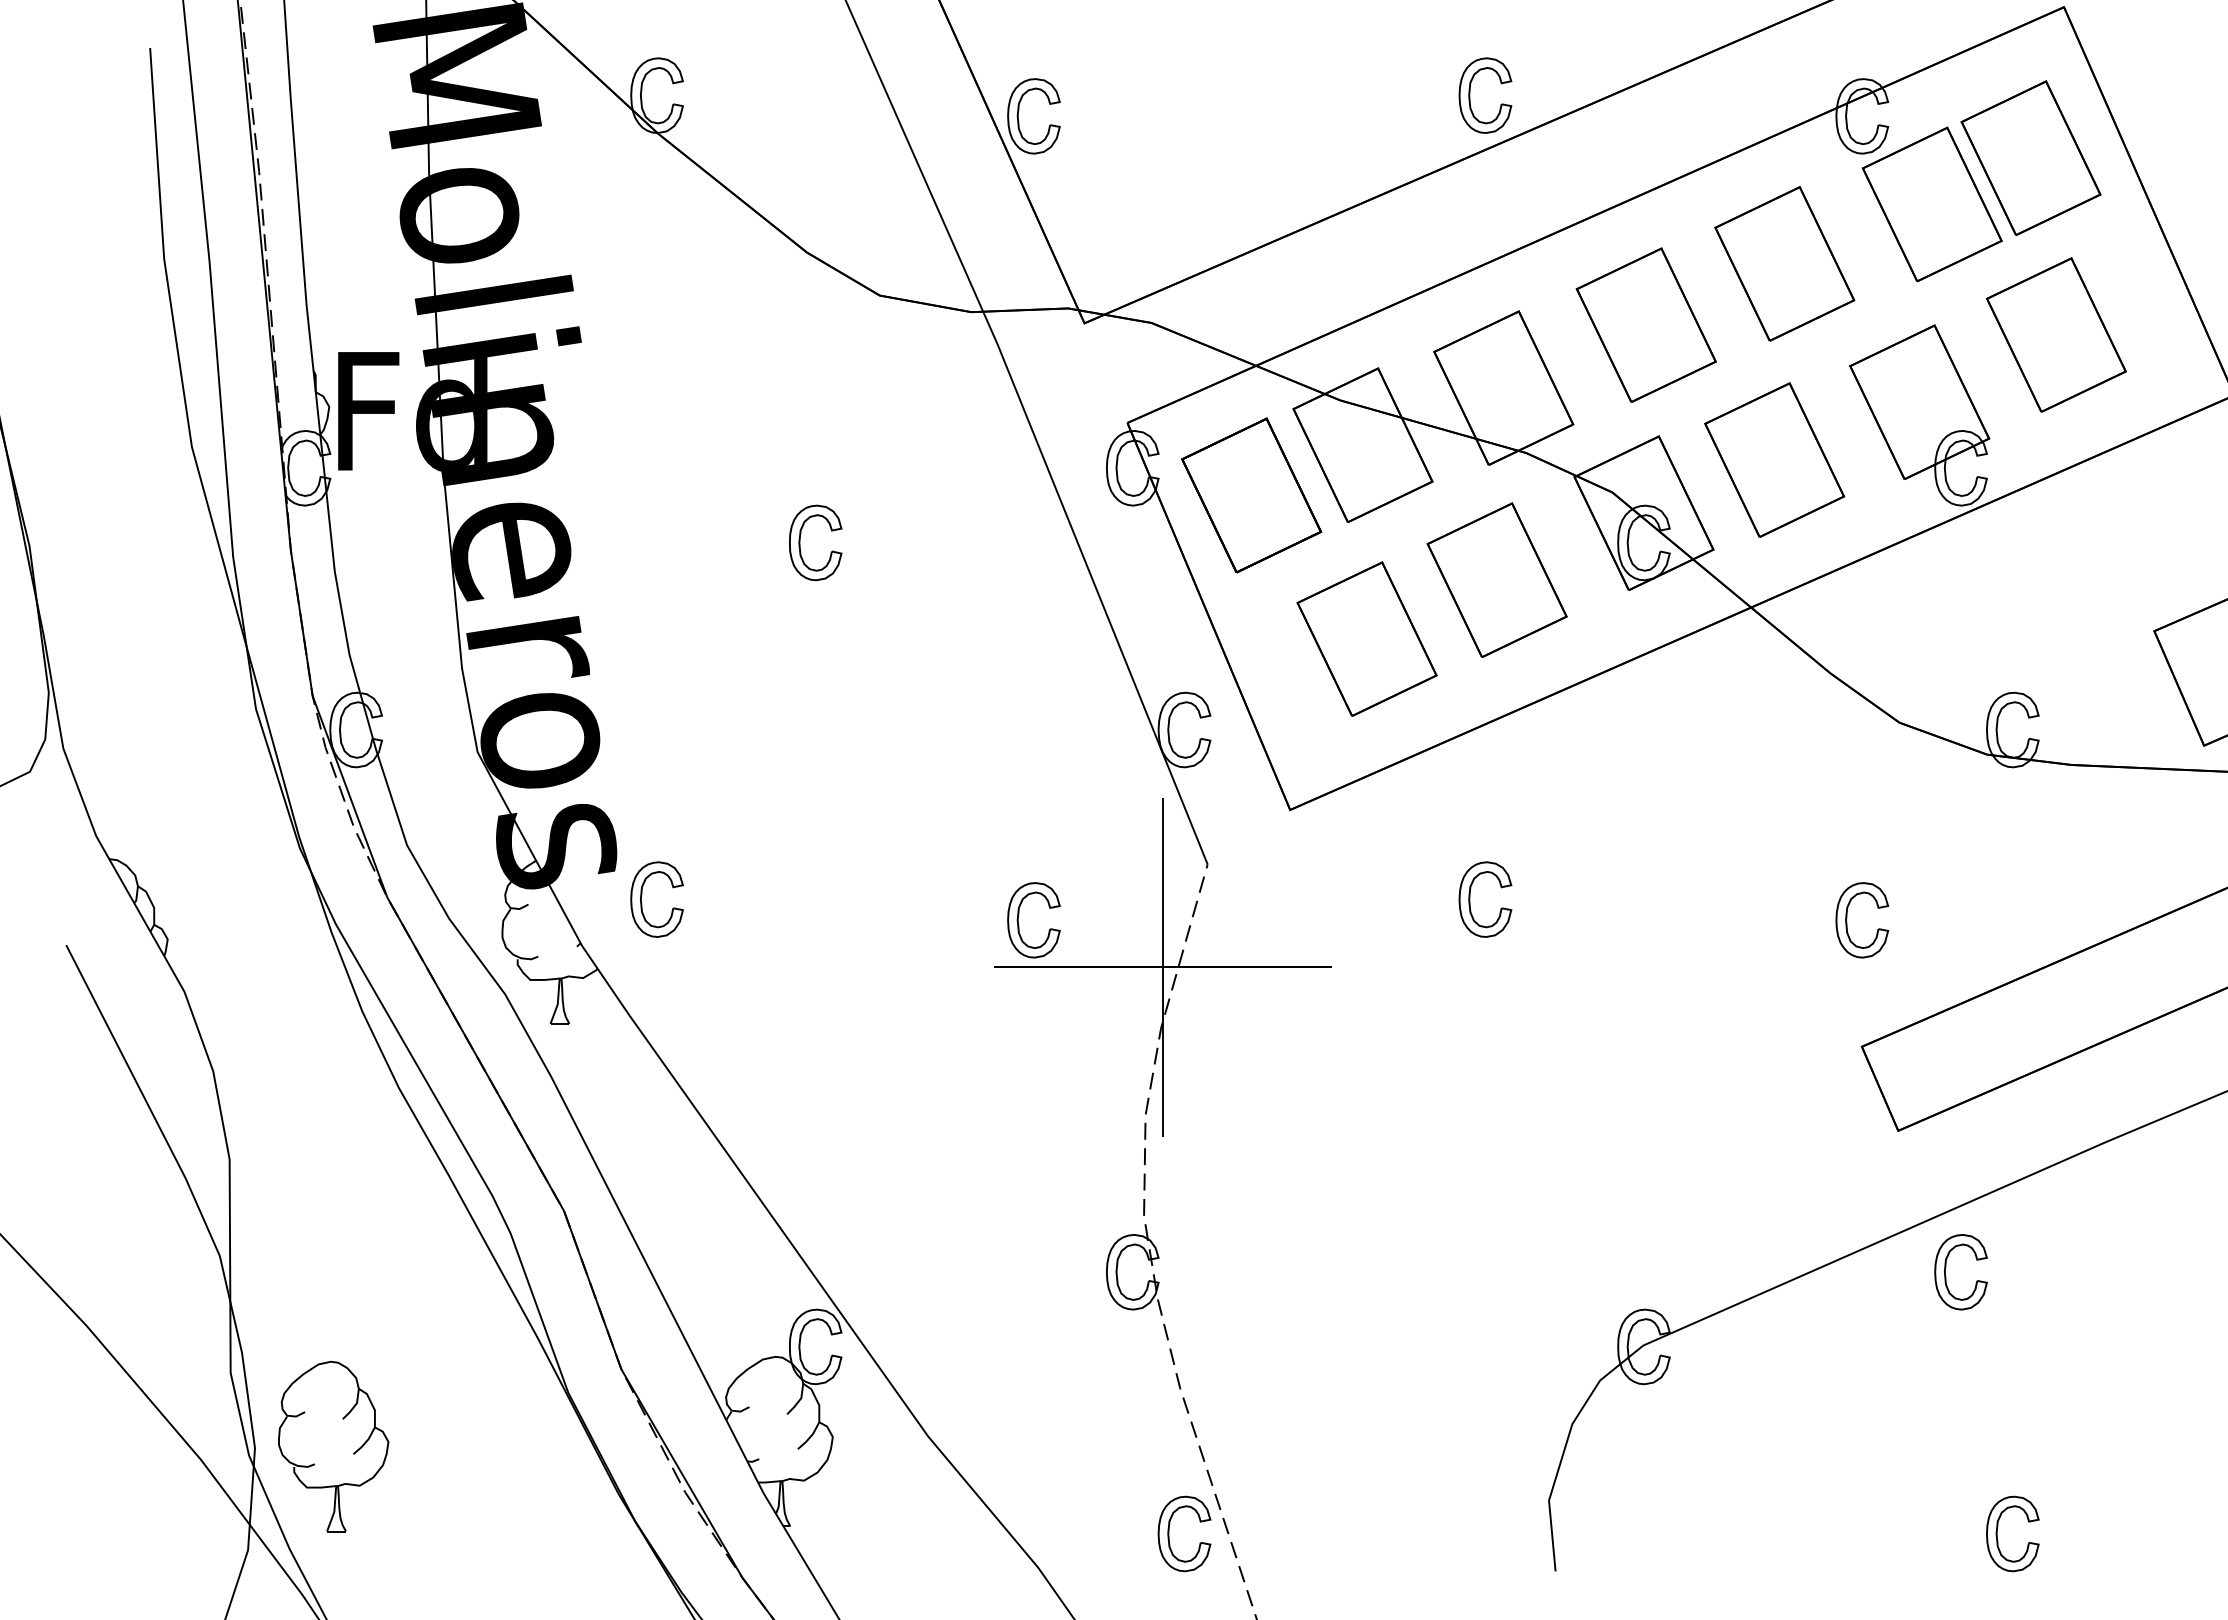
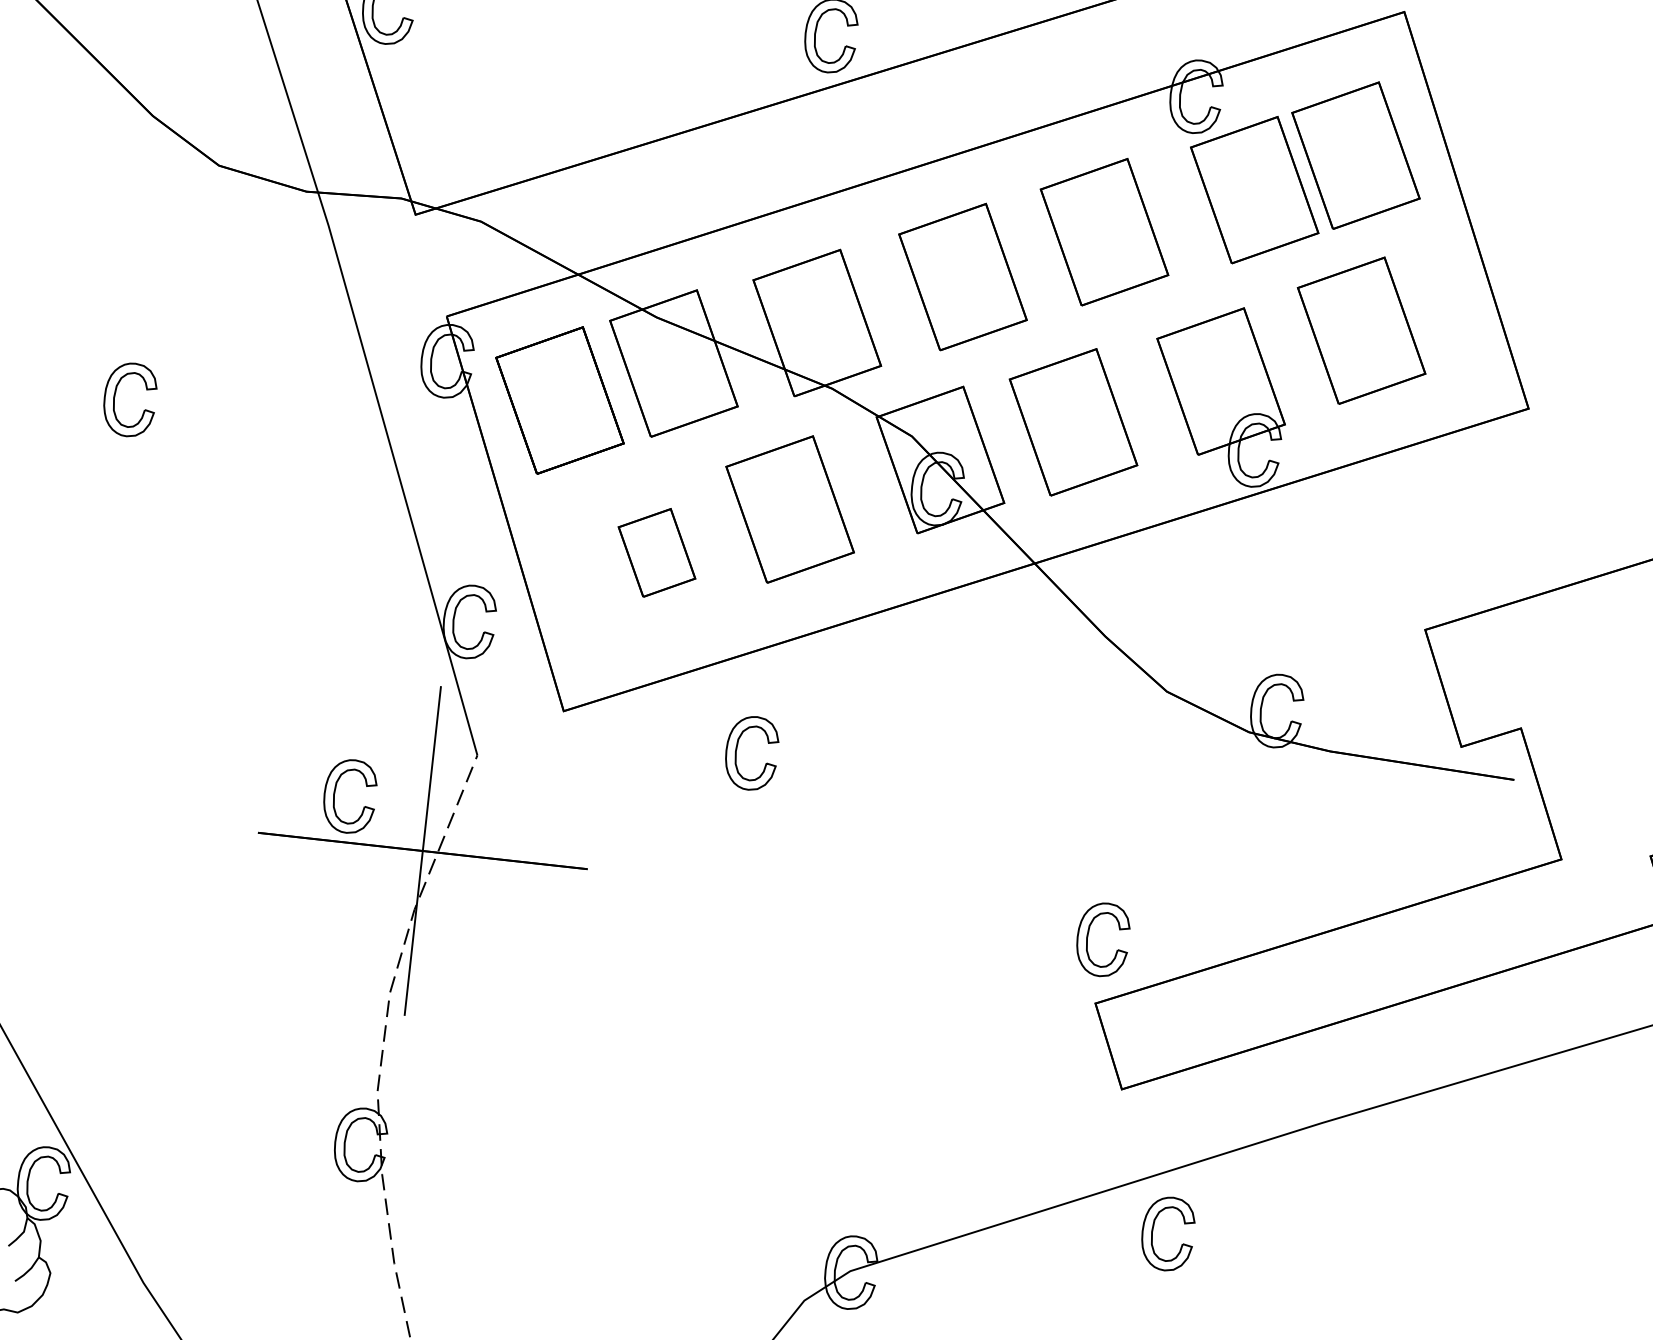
part: (1366, 638) -> (656, 552), size x0.6
part: (1470, 899) -> (737, 751), moved
part: (1019, 915) -> (336, 790), moved
part: (1847, 921) -> (1088, 939), moved

